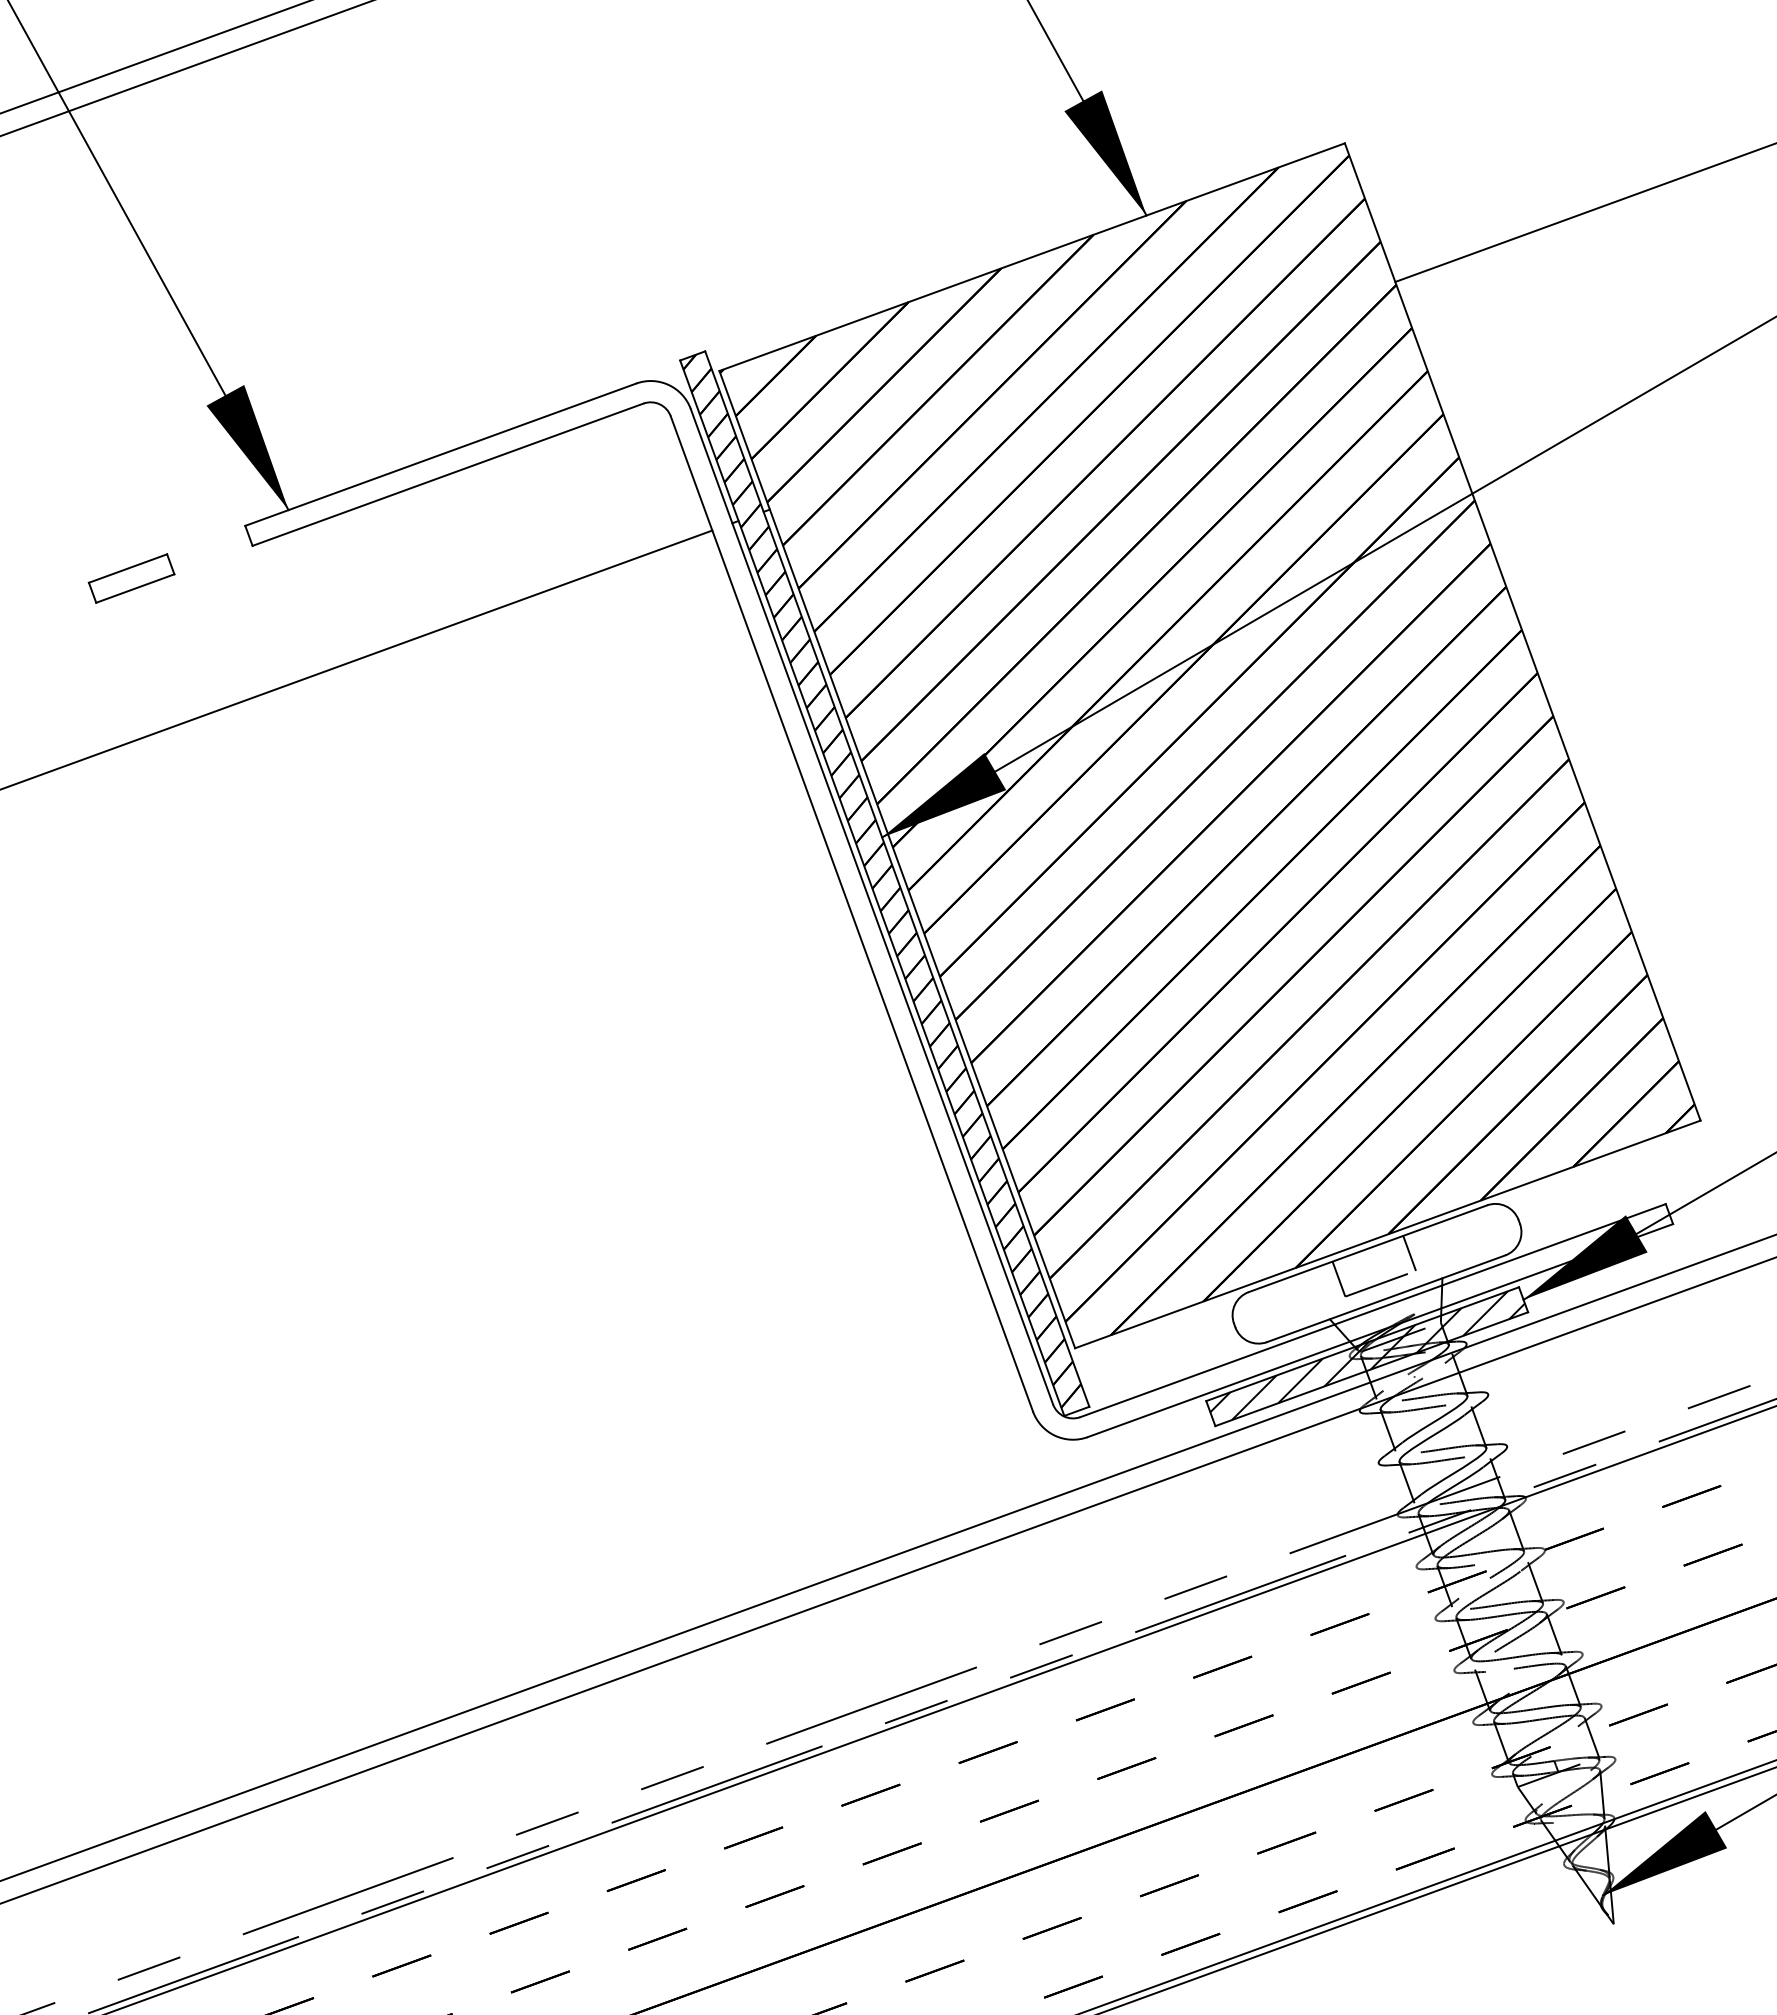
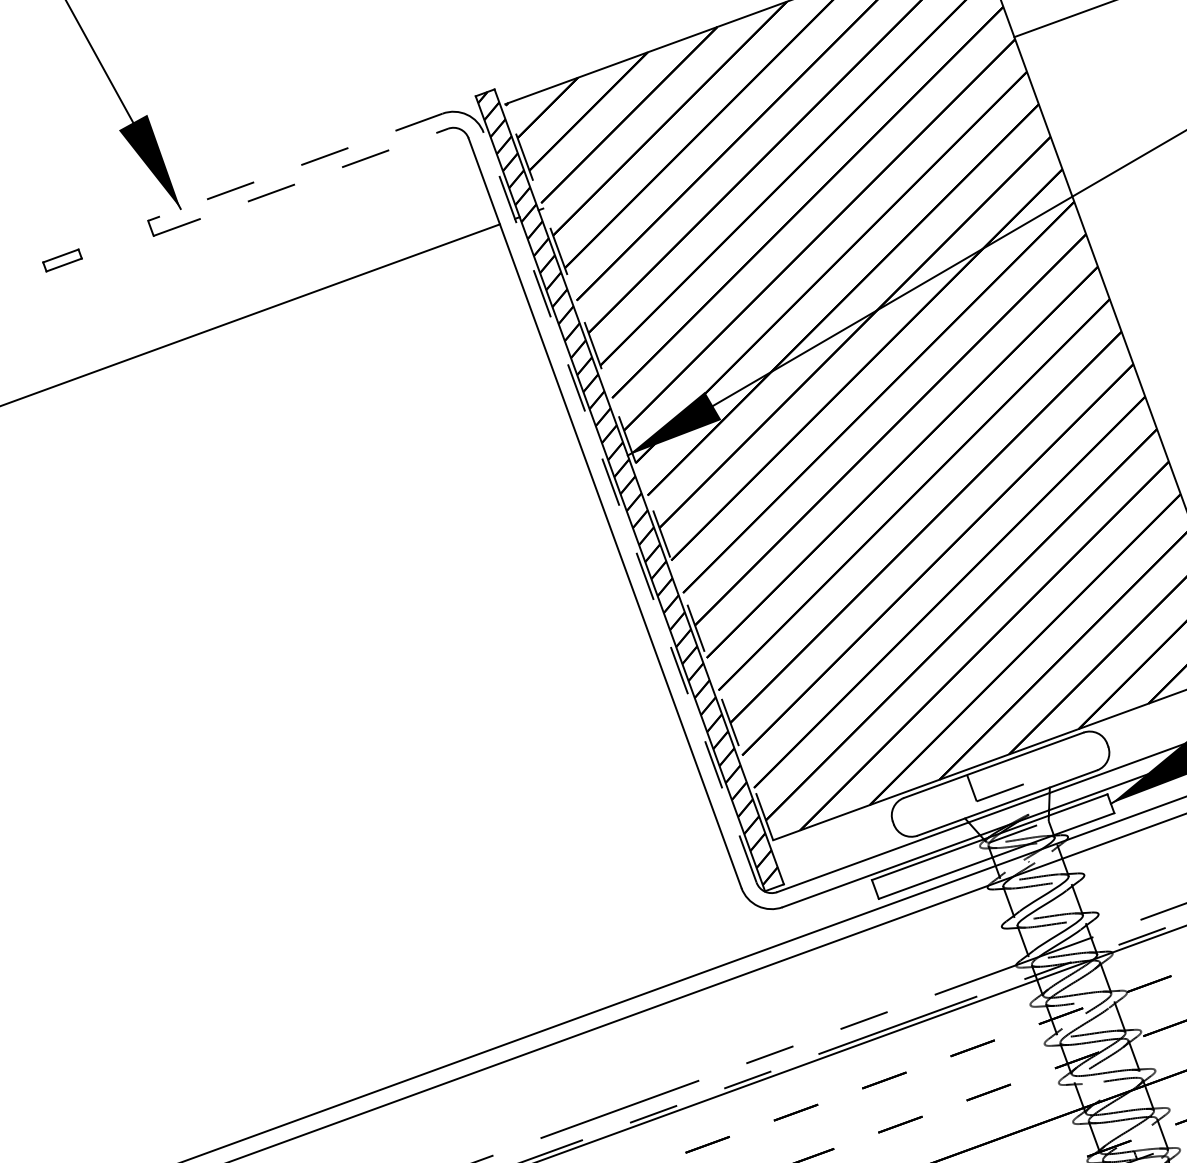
line: (440, 454) -> (295, 167), solid -> dashed
line: (448, 474) -> (301, 182), solid -> dashed
part: (131, 578) -> (62, 260), size x0.6
line: (897, 859) -> (639, 472), solid -> dashed
line: (871, 906) -> (619, 507), solid -> dashed
line: (1409, 1252) -> (1025, 768), removed
hatch: (1367, 1355) -> (993, 845), removed

